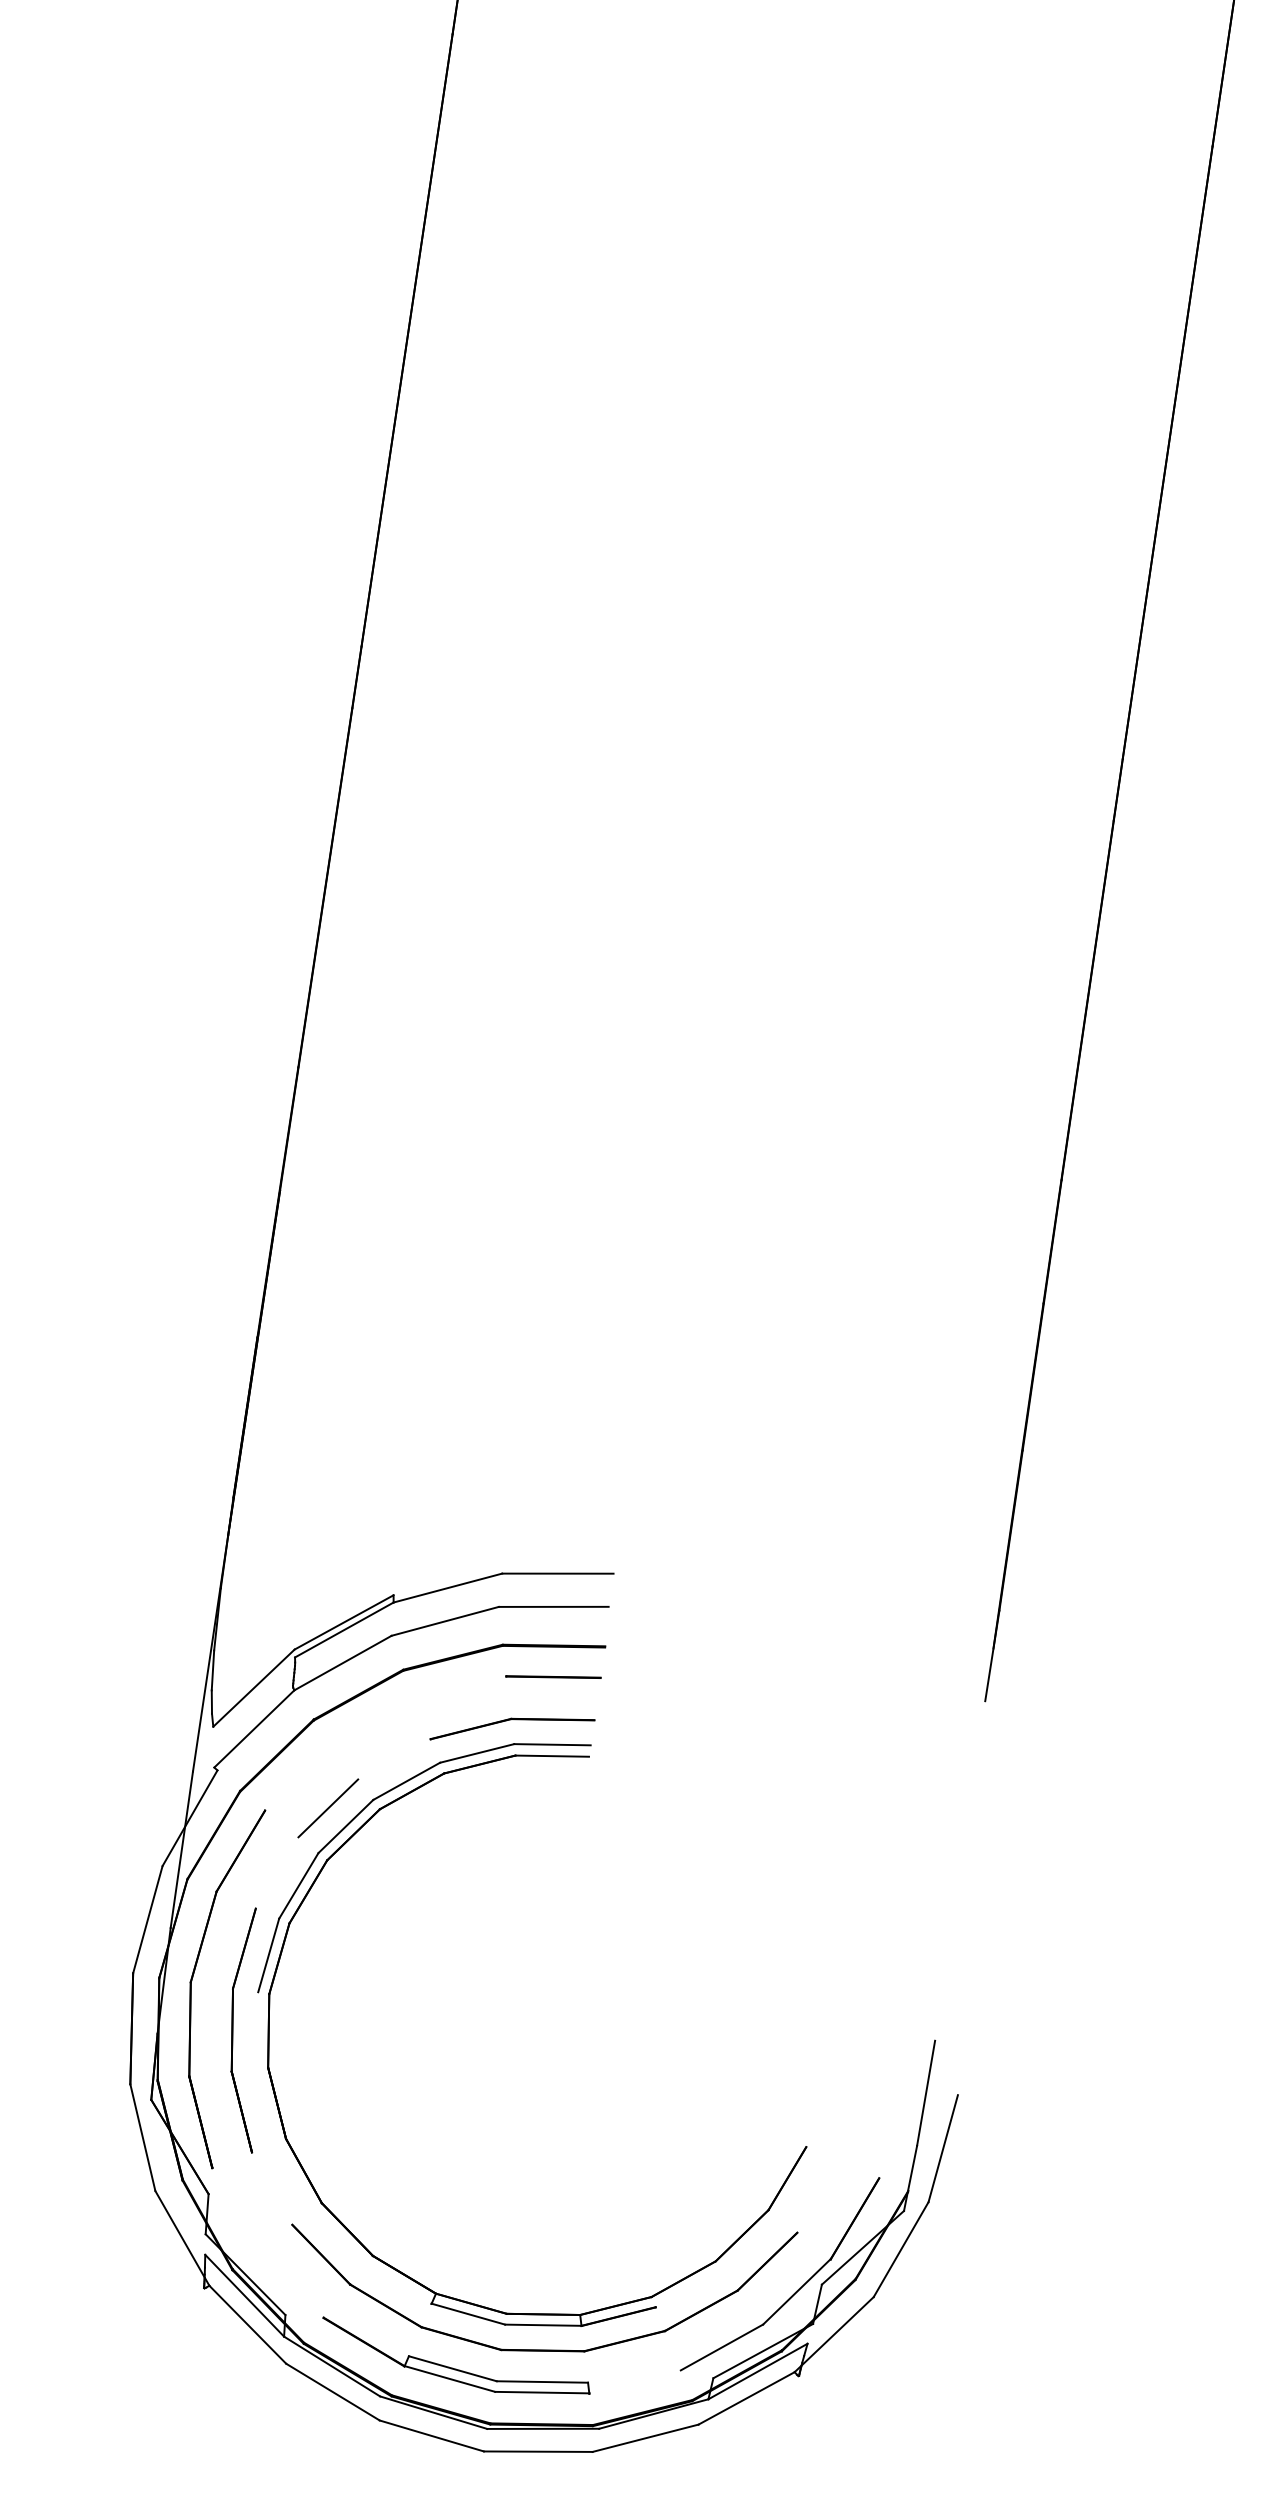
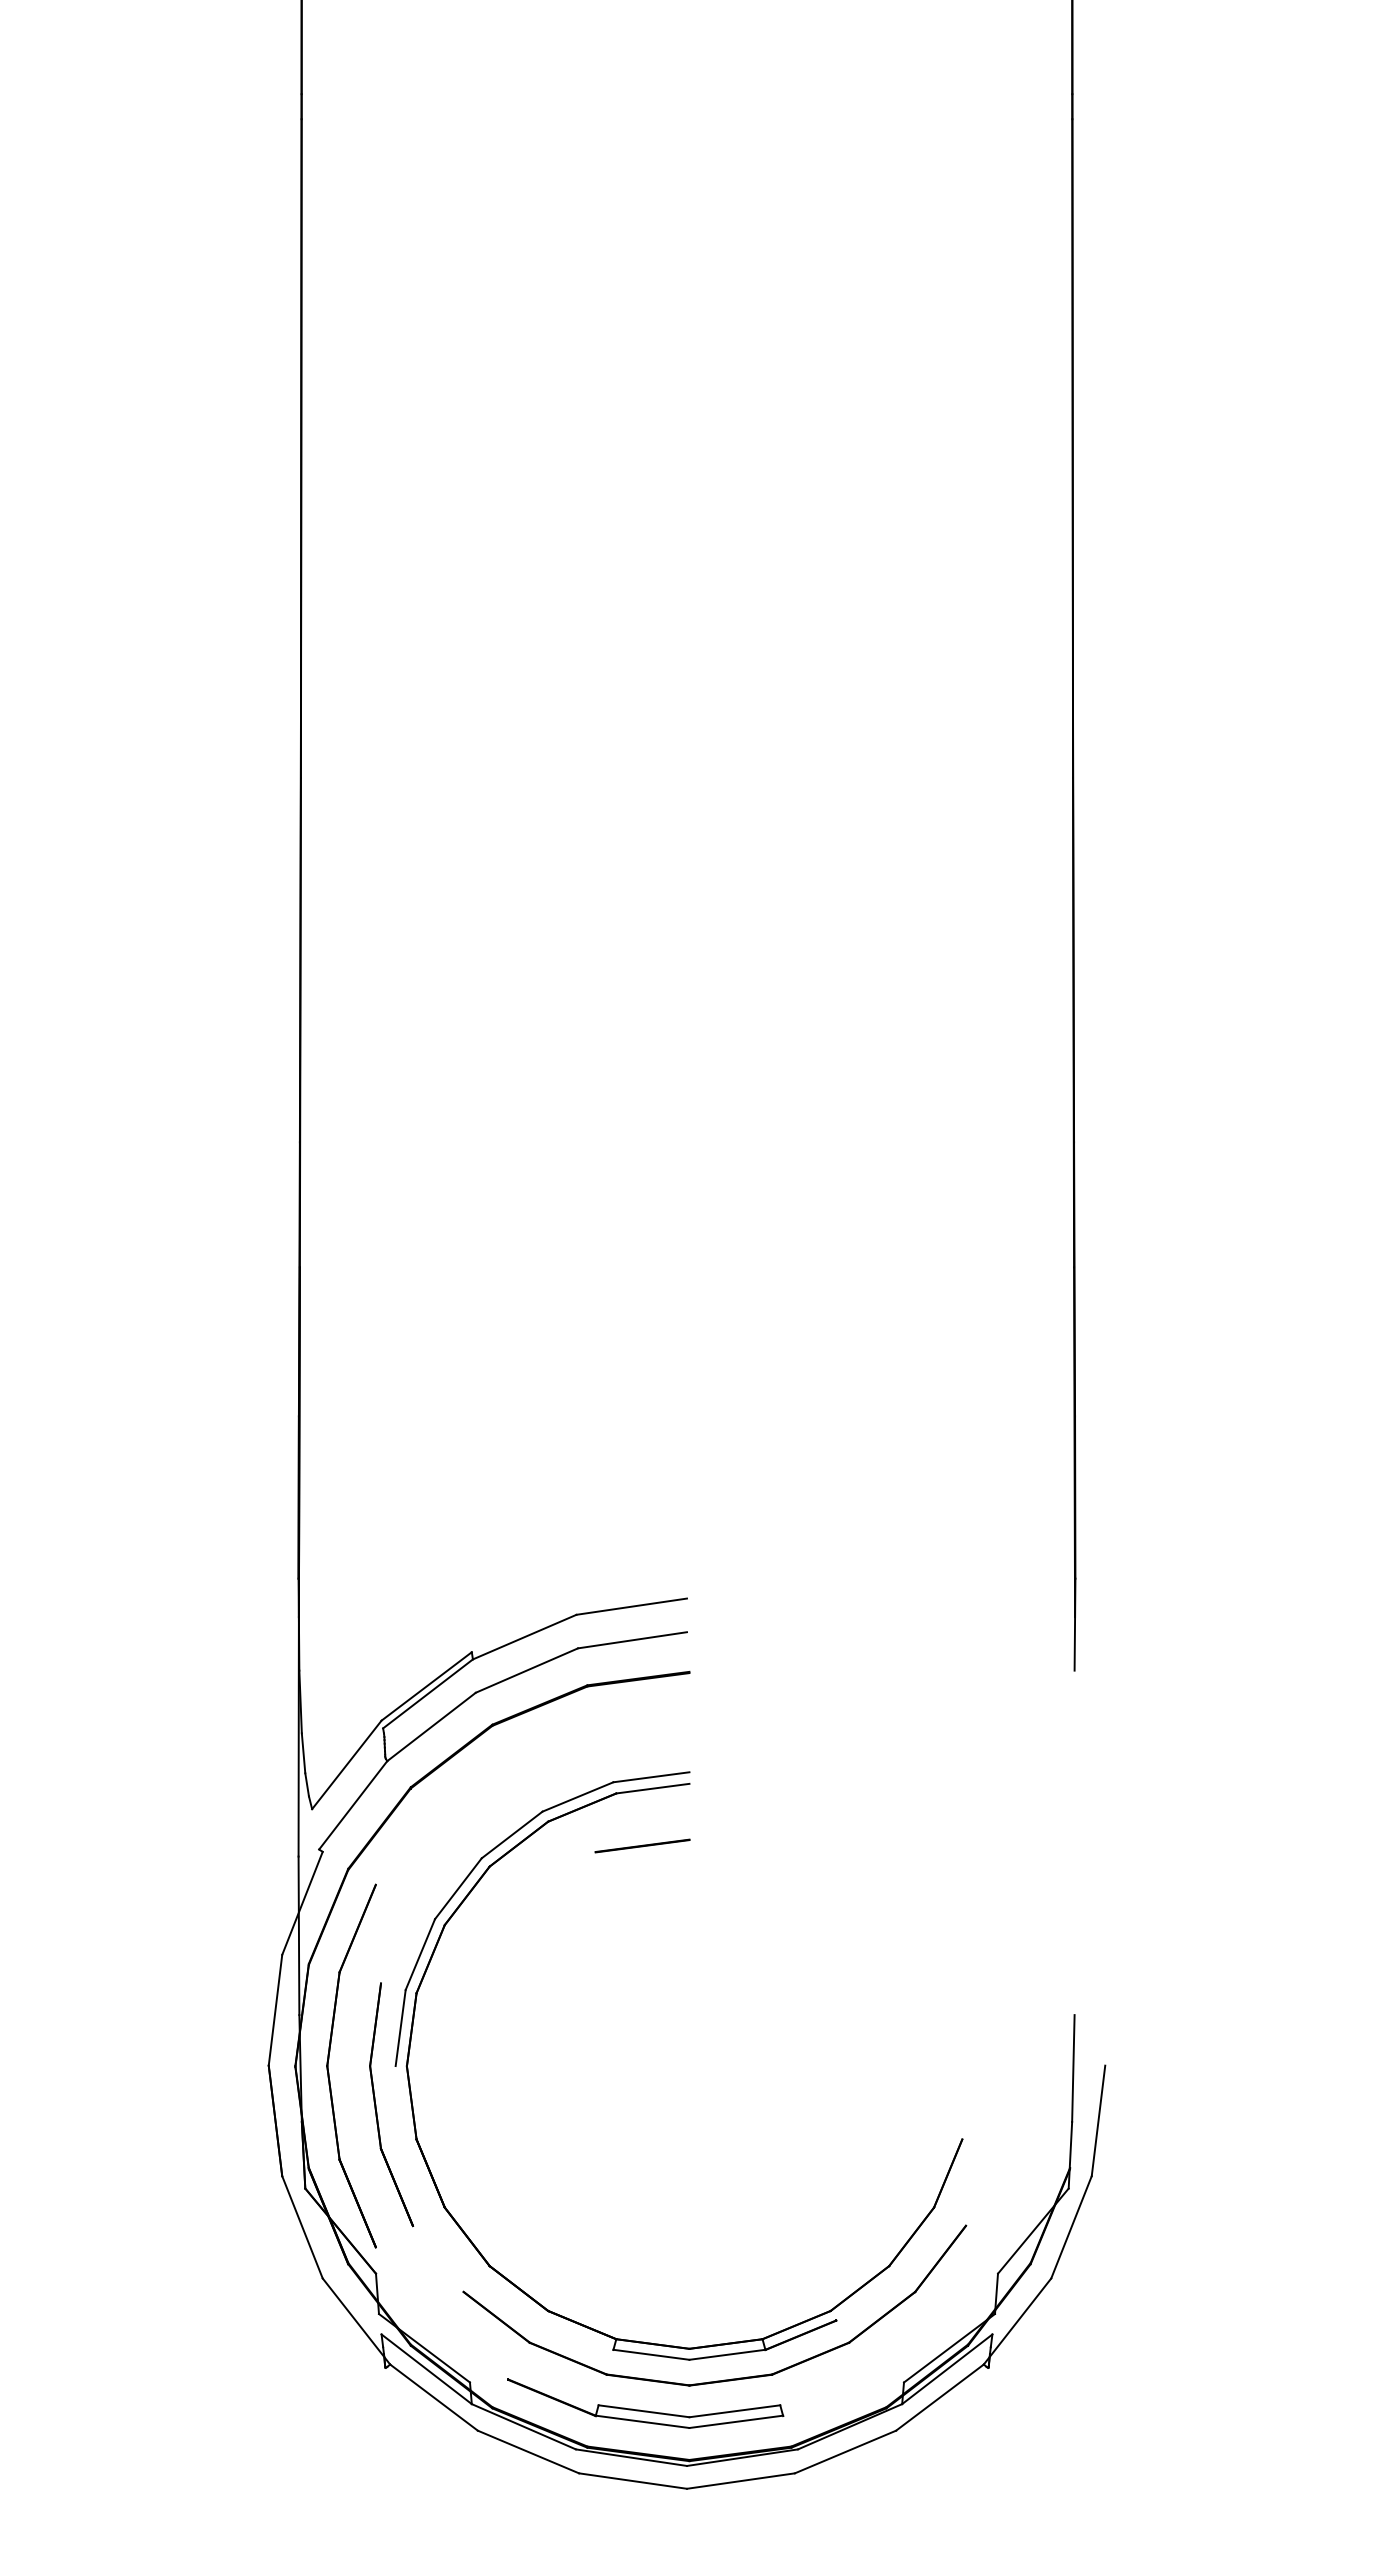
line: (553, 1676) -> (642, 1845), moved
part: (509, 1720) -> (605, 1759), removed
line: (327, 1808) -> (437, 1873), removed
part: (796, 2290) -> (973, 2283), removed

